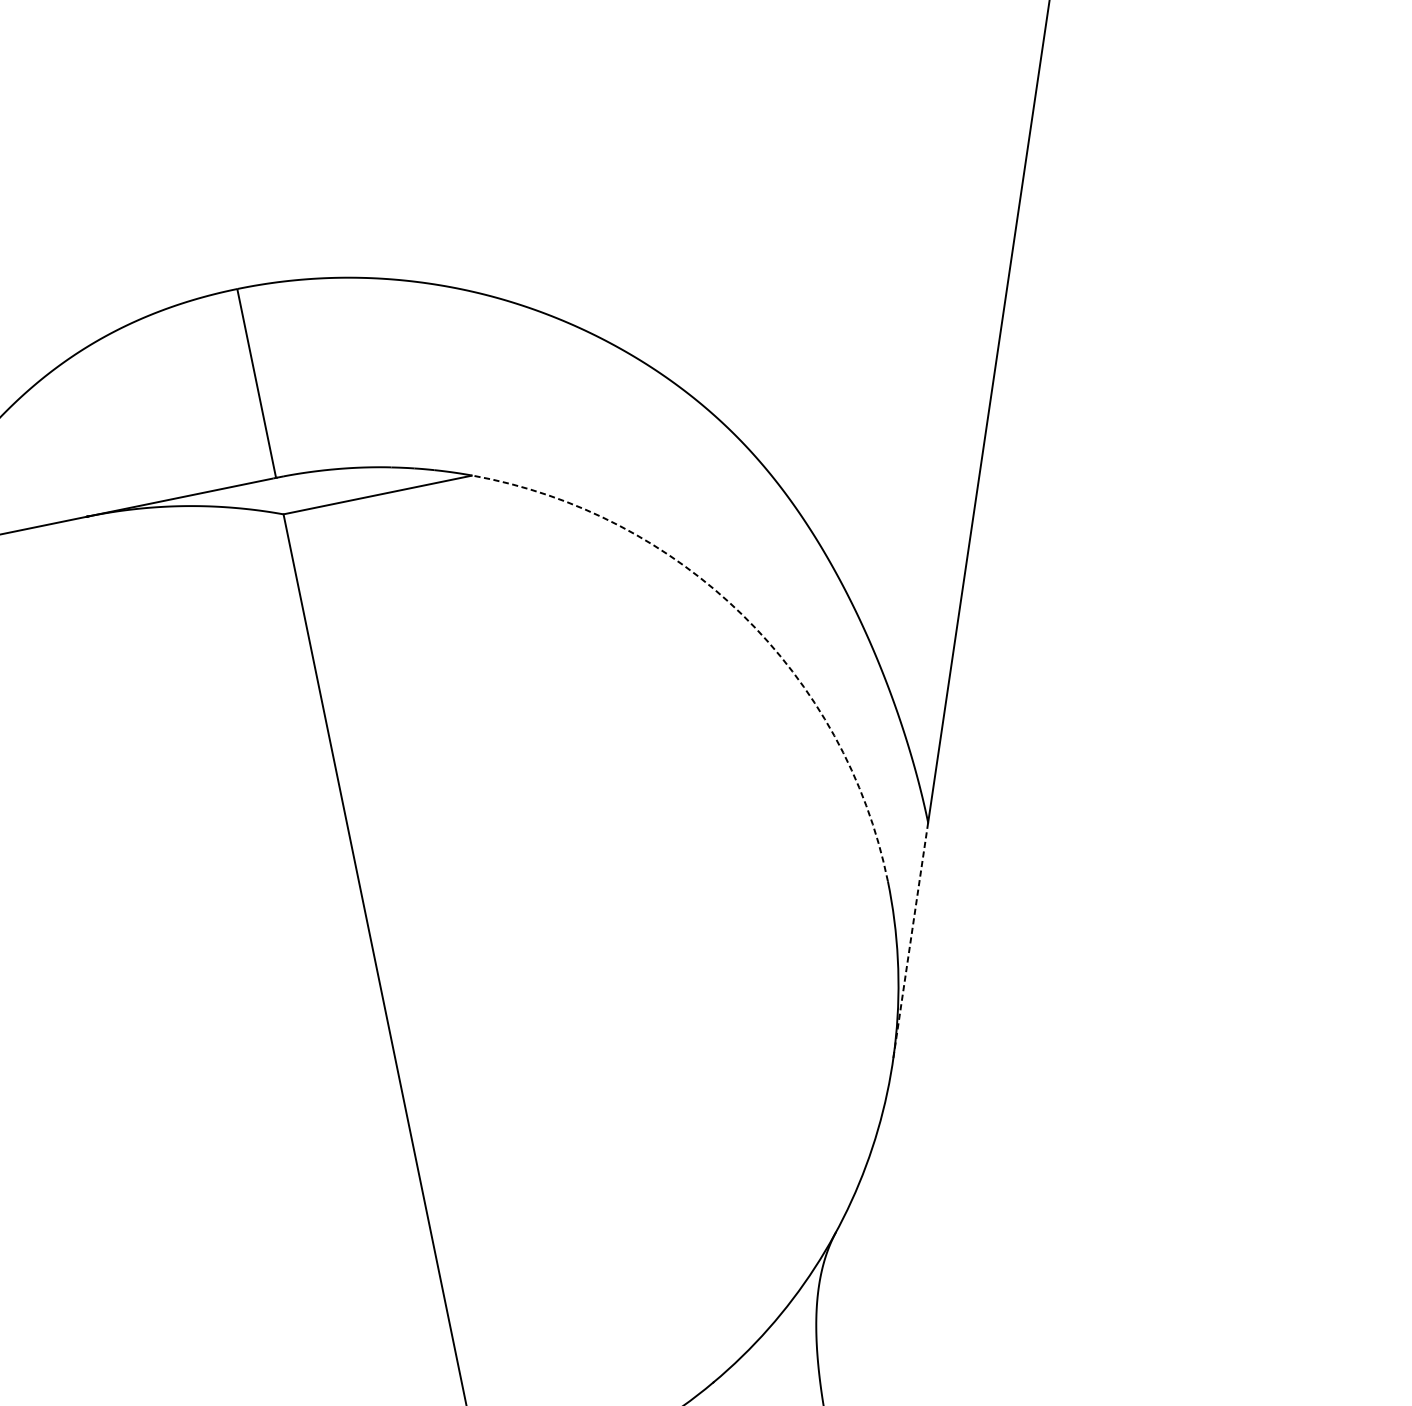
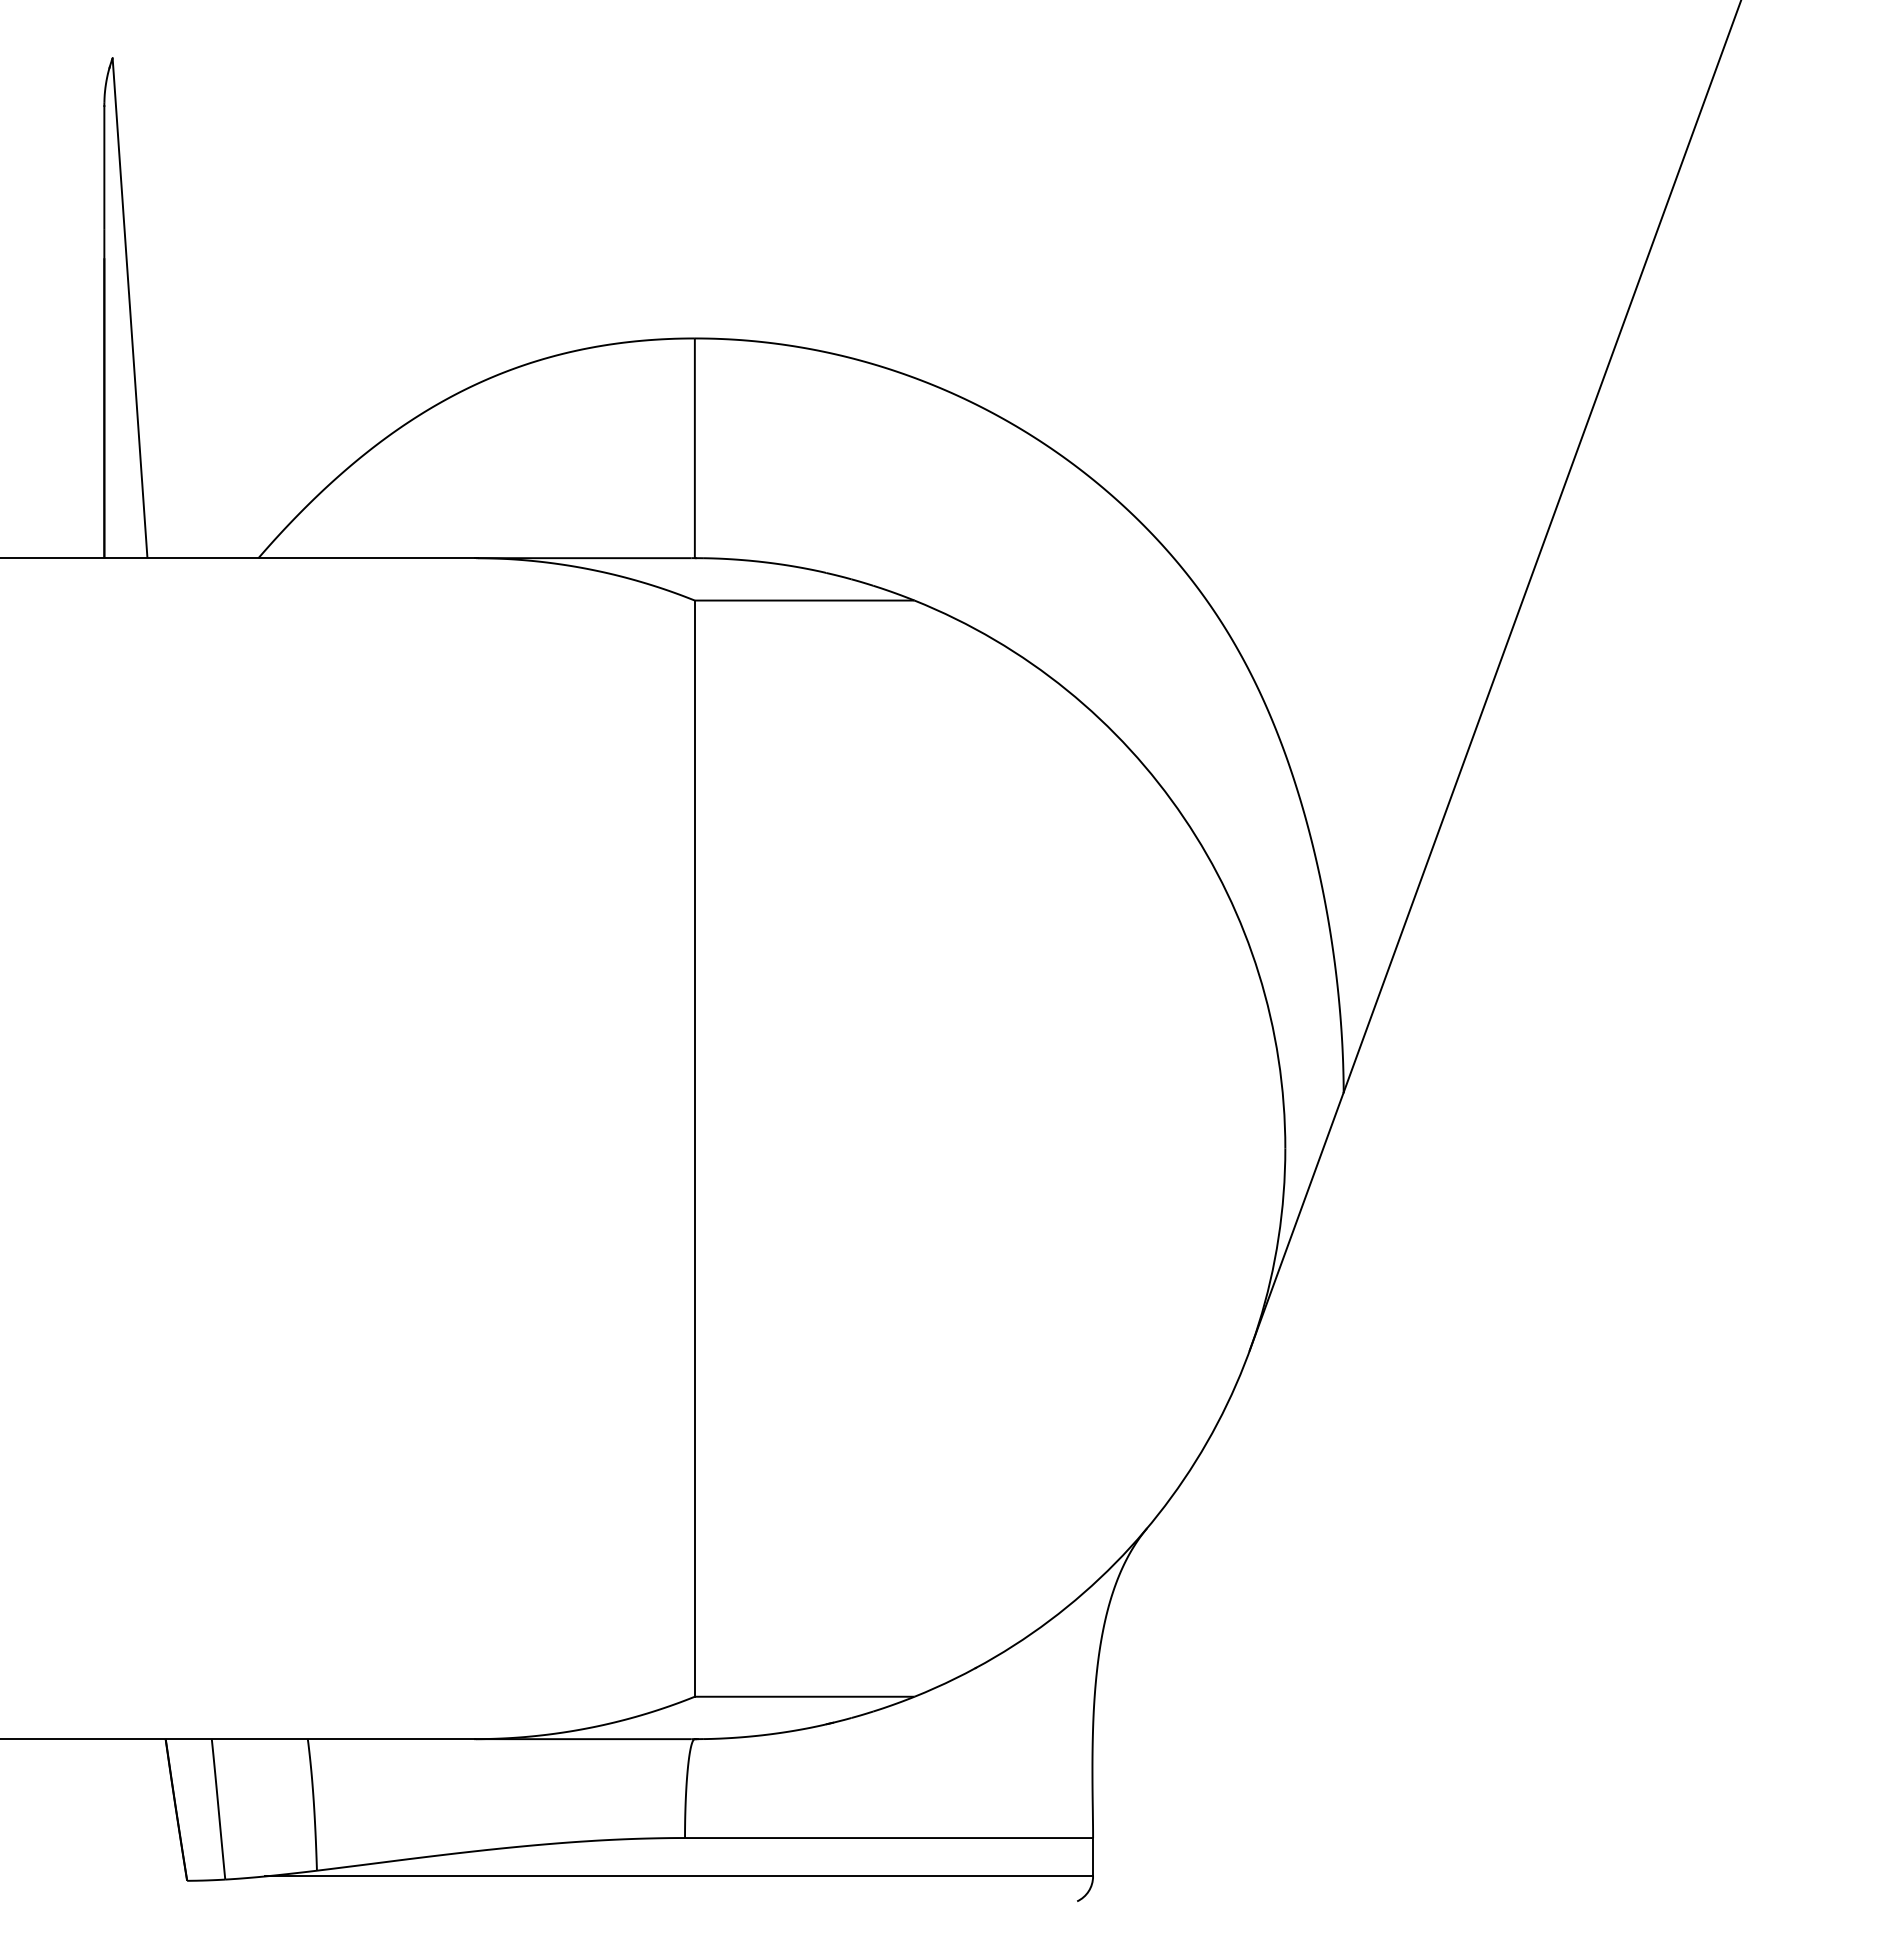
arc: (741, 614) -> (1183, 817), dashed -> solid
line: (910, 942) -> (1296, 1222), dashed -> solid

